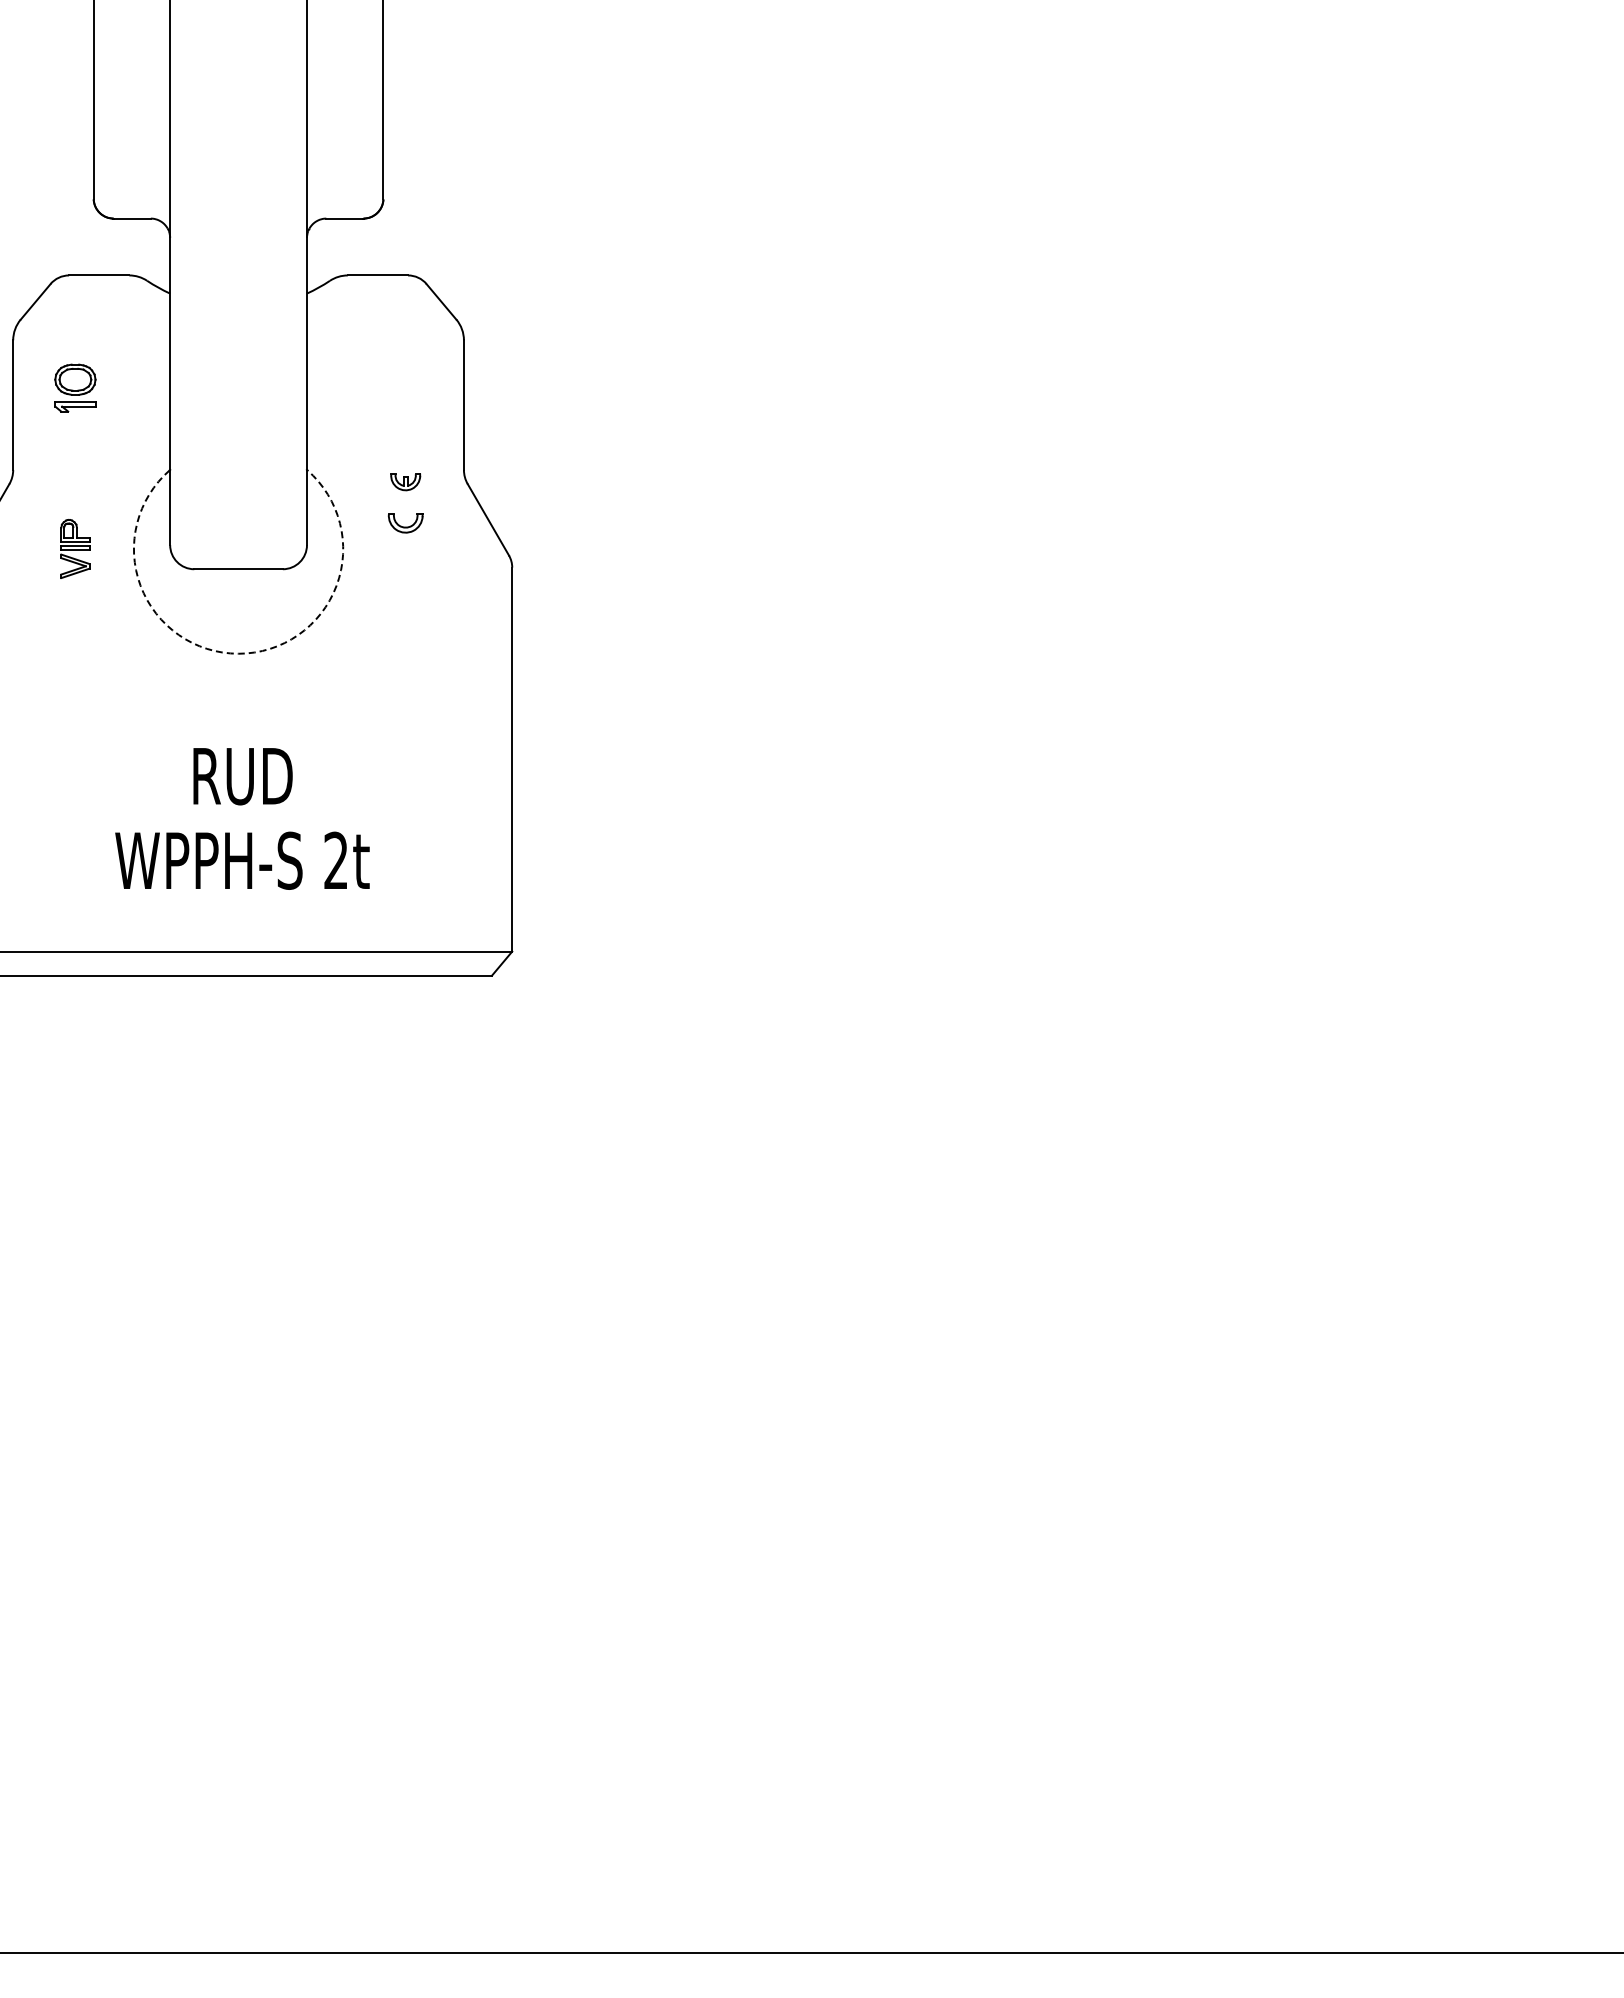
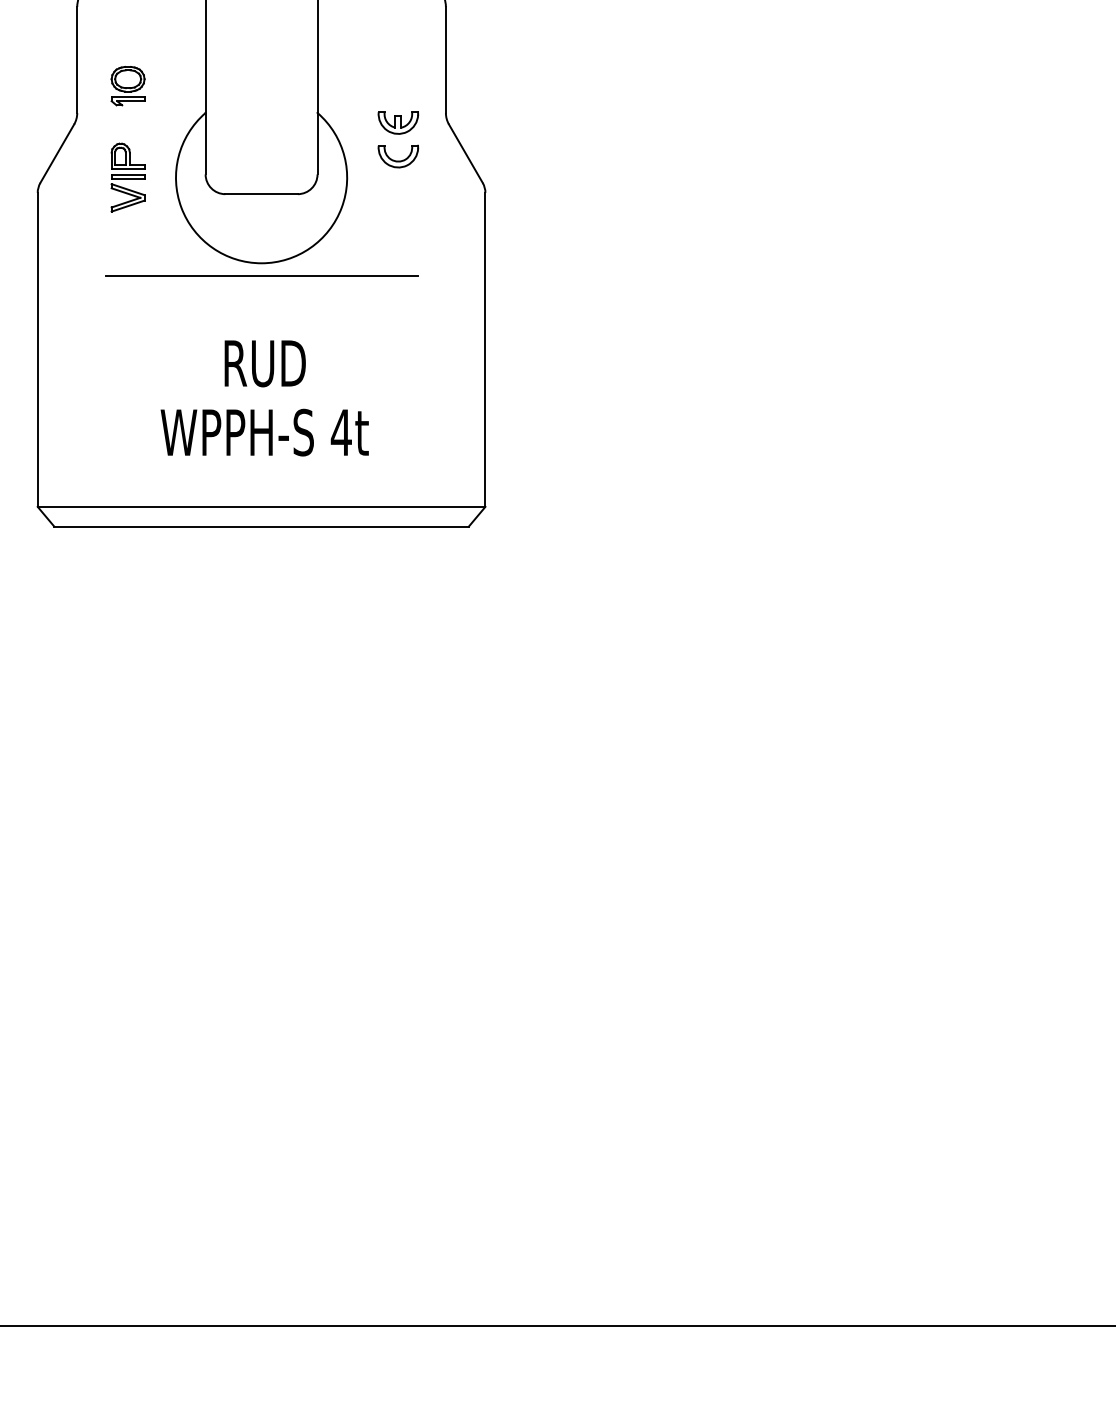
part: (75, 387) -> (128, 85), moved
part: (405, 482) -> (398, 123), size x1.67
part: (405, 523) -> (398, 156), size x1.43
part: (75, 548) -> (128, 177), size x1.43
arc: (238, 653) -> (261, 263), dashed -> solid
line: (238, 669) -> (261, 276), added
text: (336, 859) -> (341, 431), 2t -> 4t

